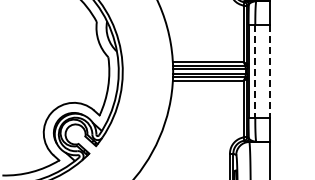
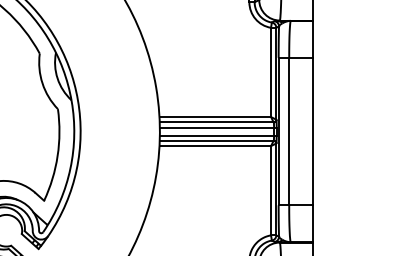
line: (255, 71) -> (289, 131), dashed -> solid
line: (270, 71) -> (313, 131), dashed -> solid

